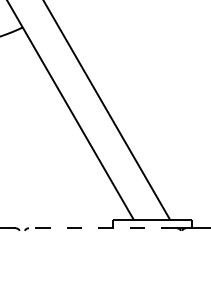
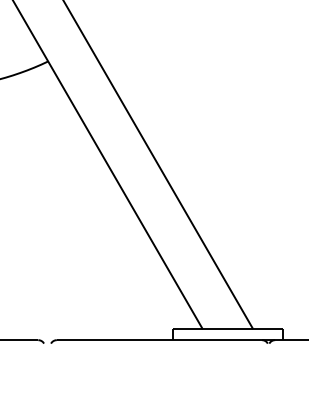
line: (102, 228) -> (159, 340), dashed -> solid

